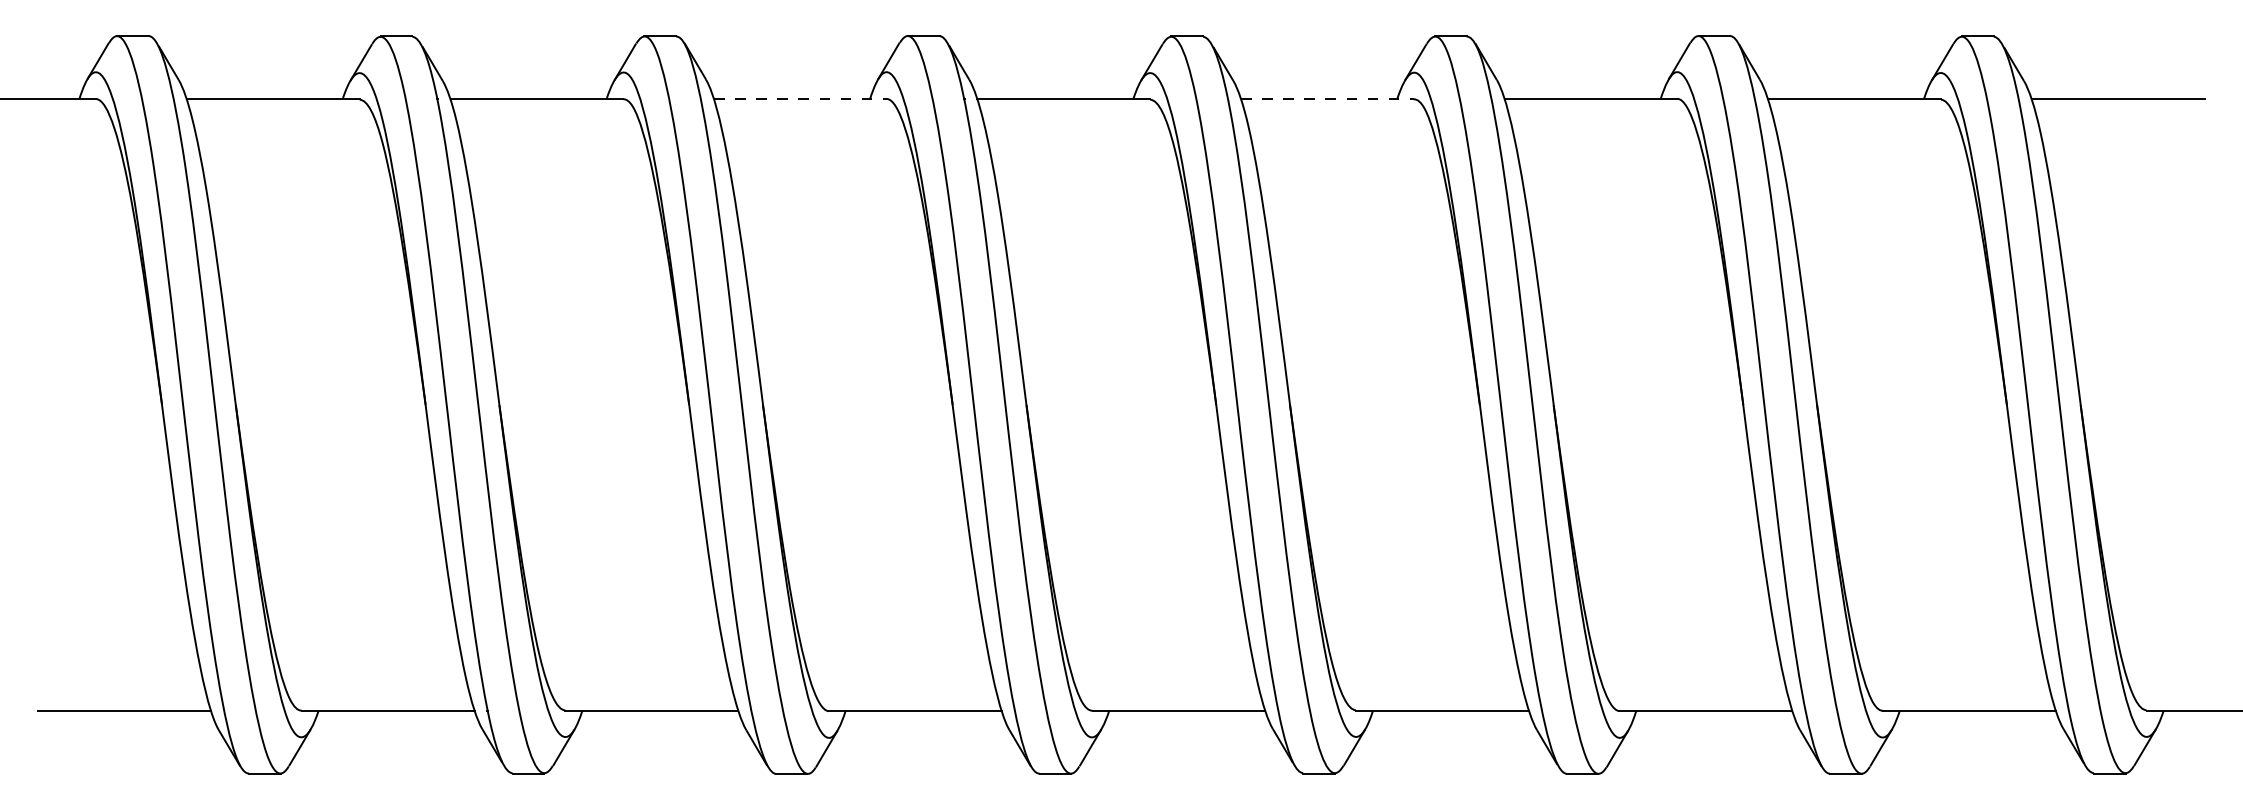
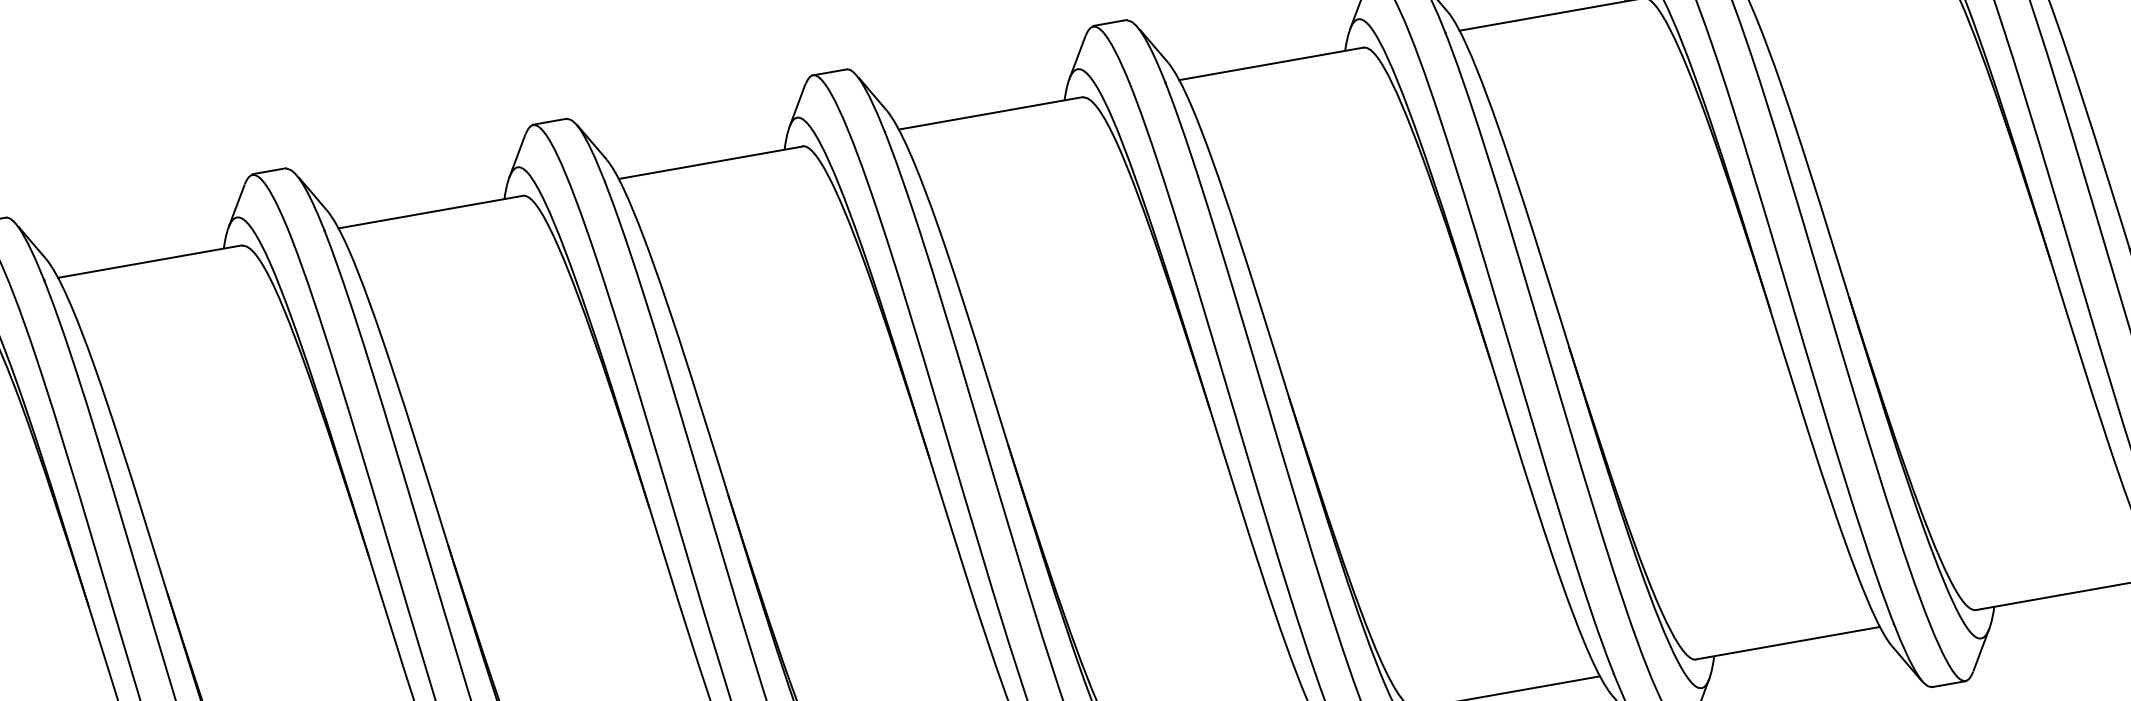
line: (800, 99) -> (710, 162), dashed -> solid
line: (1328, 99) -> (1272, 63), dashed -> solid

